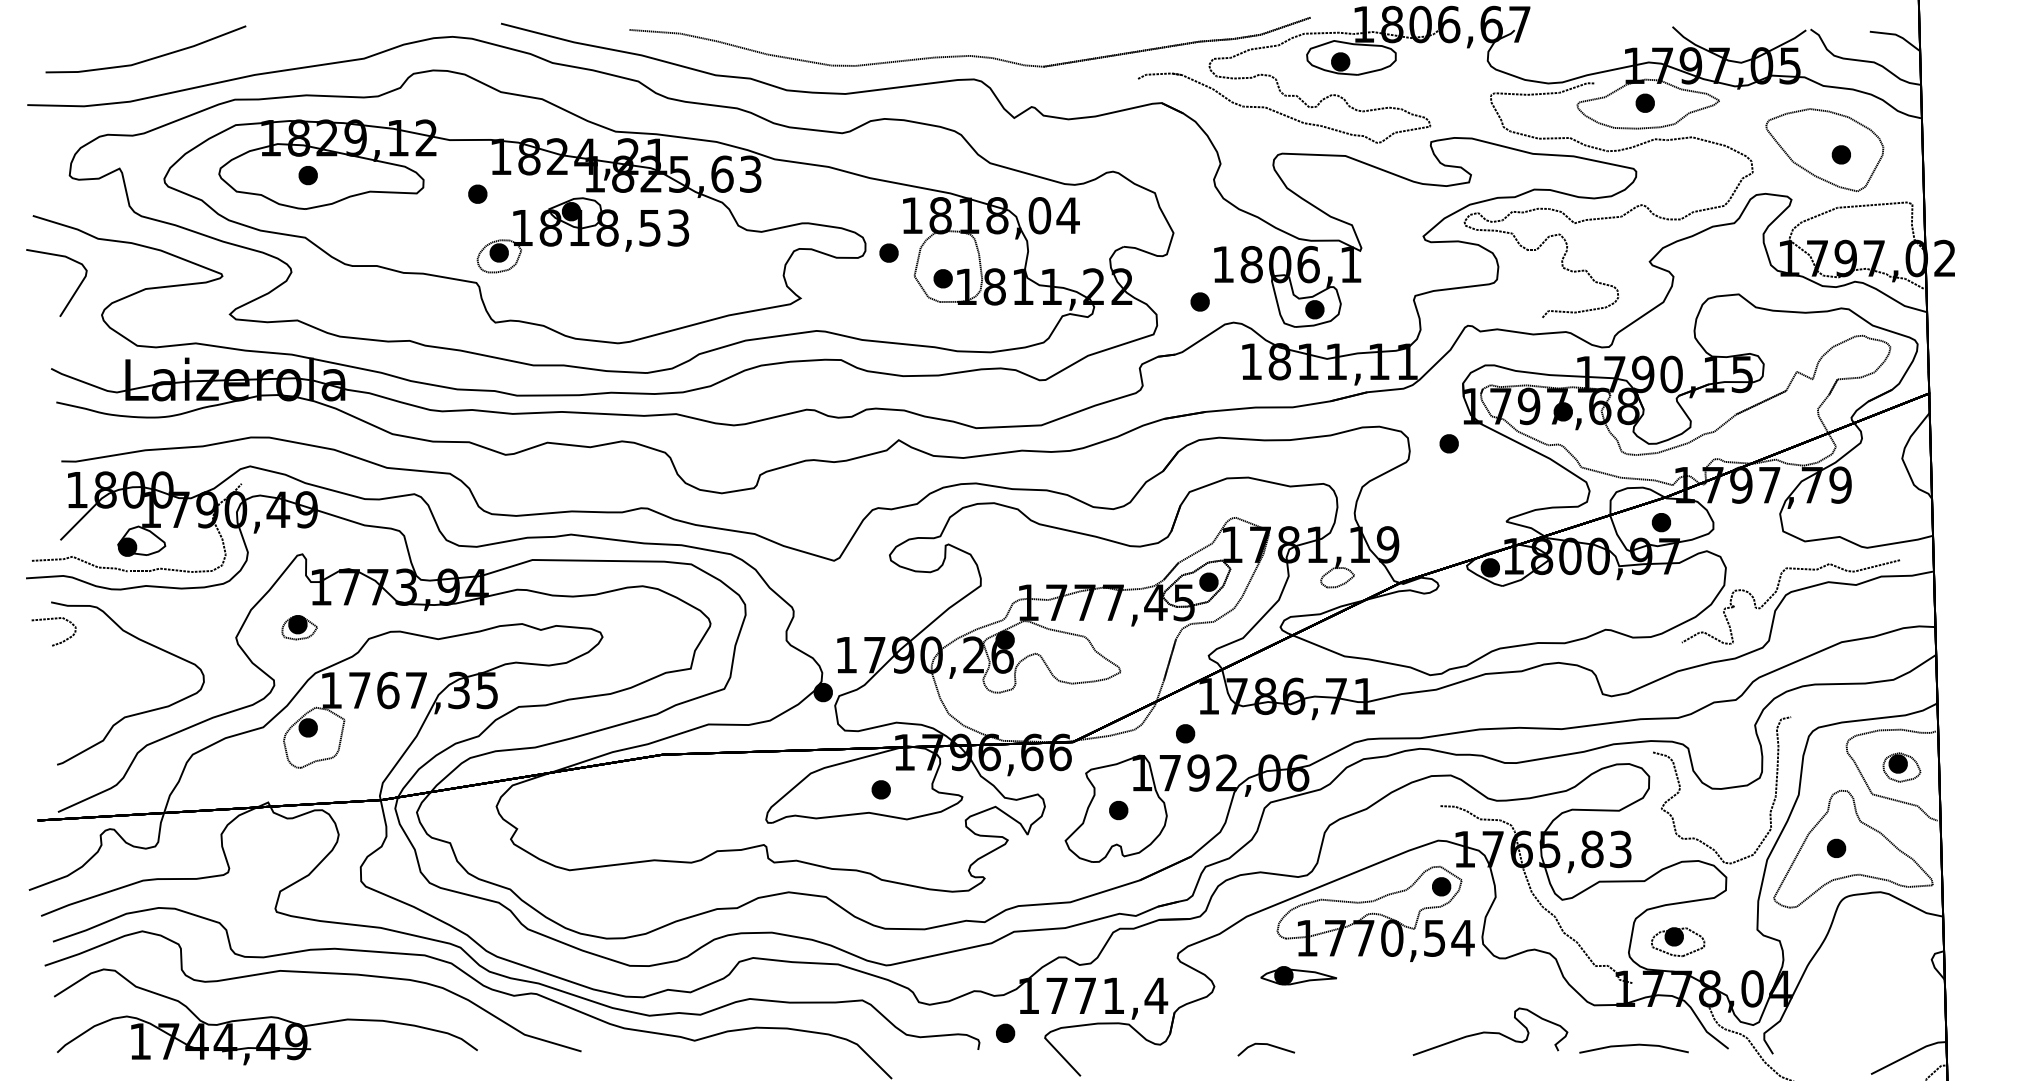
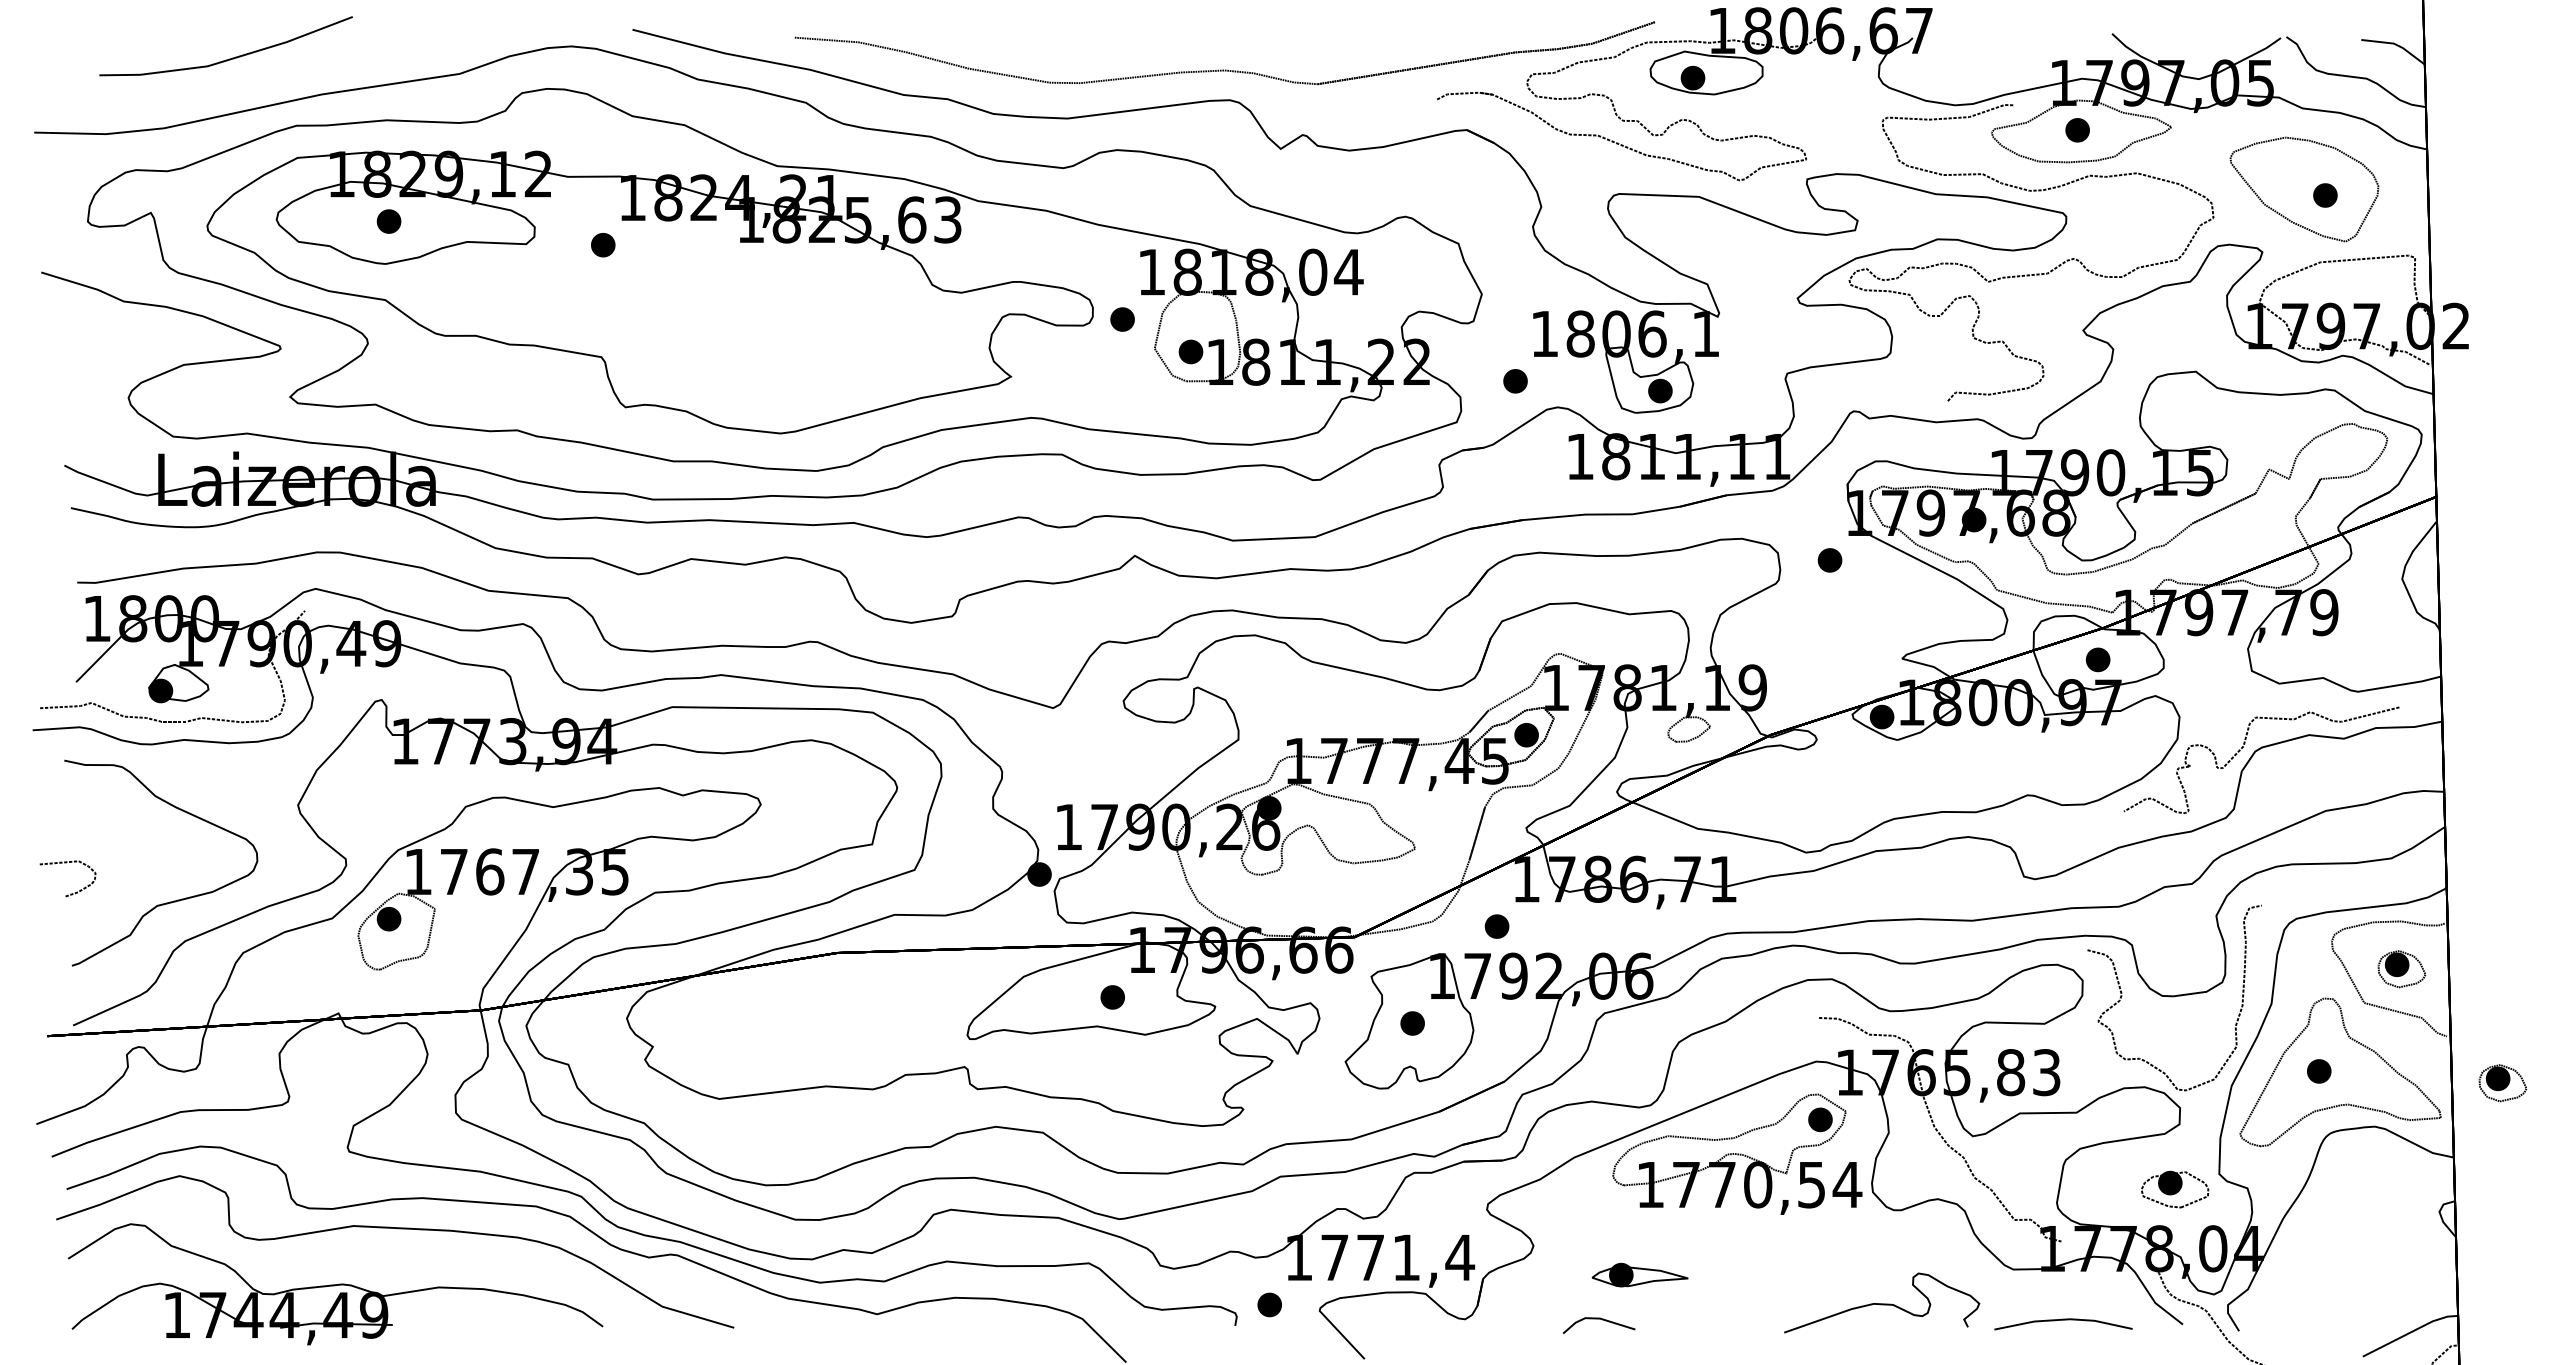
line: (148, 59) -> (229, 58), moved
part: (583, 234) -> (736, 296), removed
curve: (72, 295) -> (91, 372), removed
curve: (52, 619) -> (66, 863), moved
part: (299, 627) -> (377, 792), removed
part: (1981, 858) -> (2502, 1083), added
part: (1678, 941) -> (2175, 1189), moved
part: (1298, 975) -> (1639, 1274), moved

